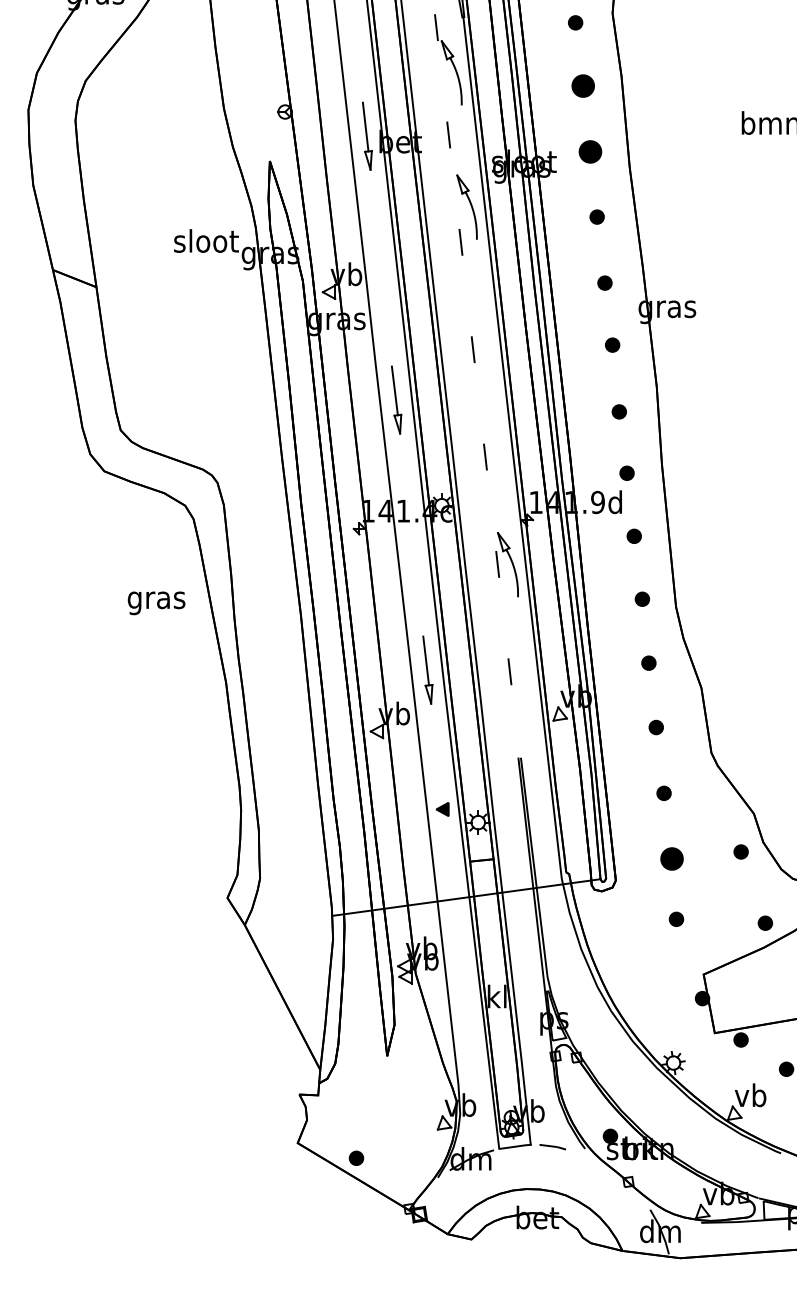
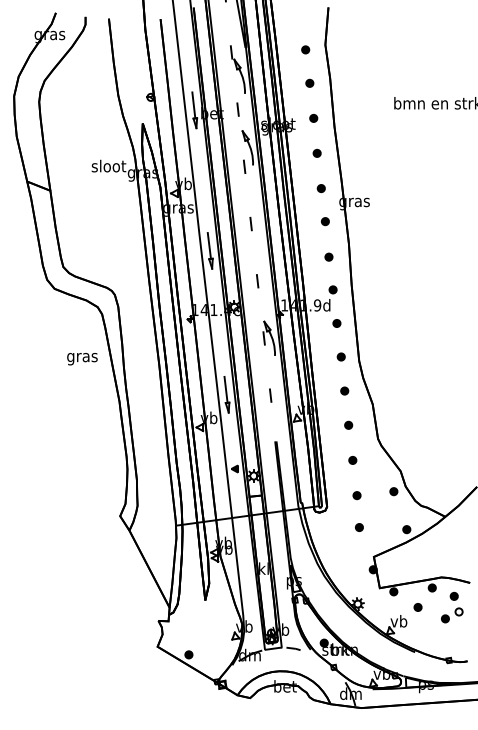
part: (582, 84) -> (309, 82), size x0.62
part: (590, 149) -> (313, 117), size x0.62
part: (670, 859) -> (356, 495), size x0.62

